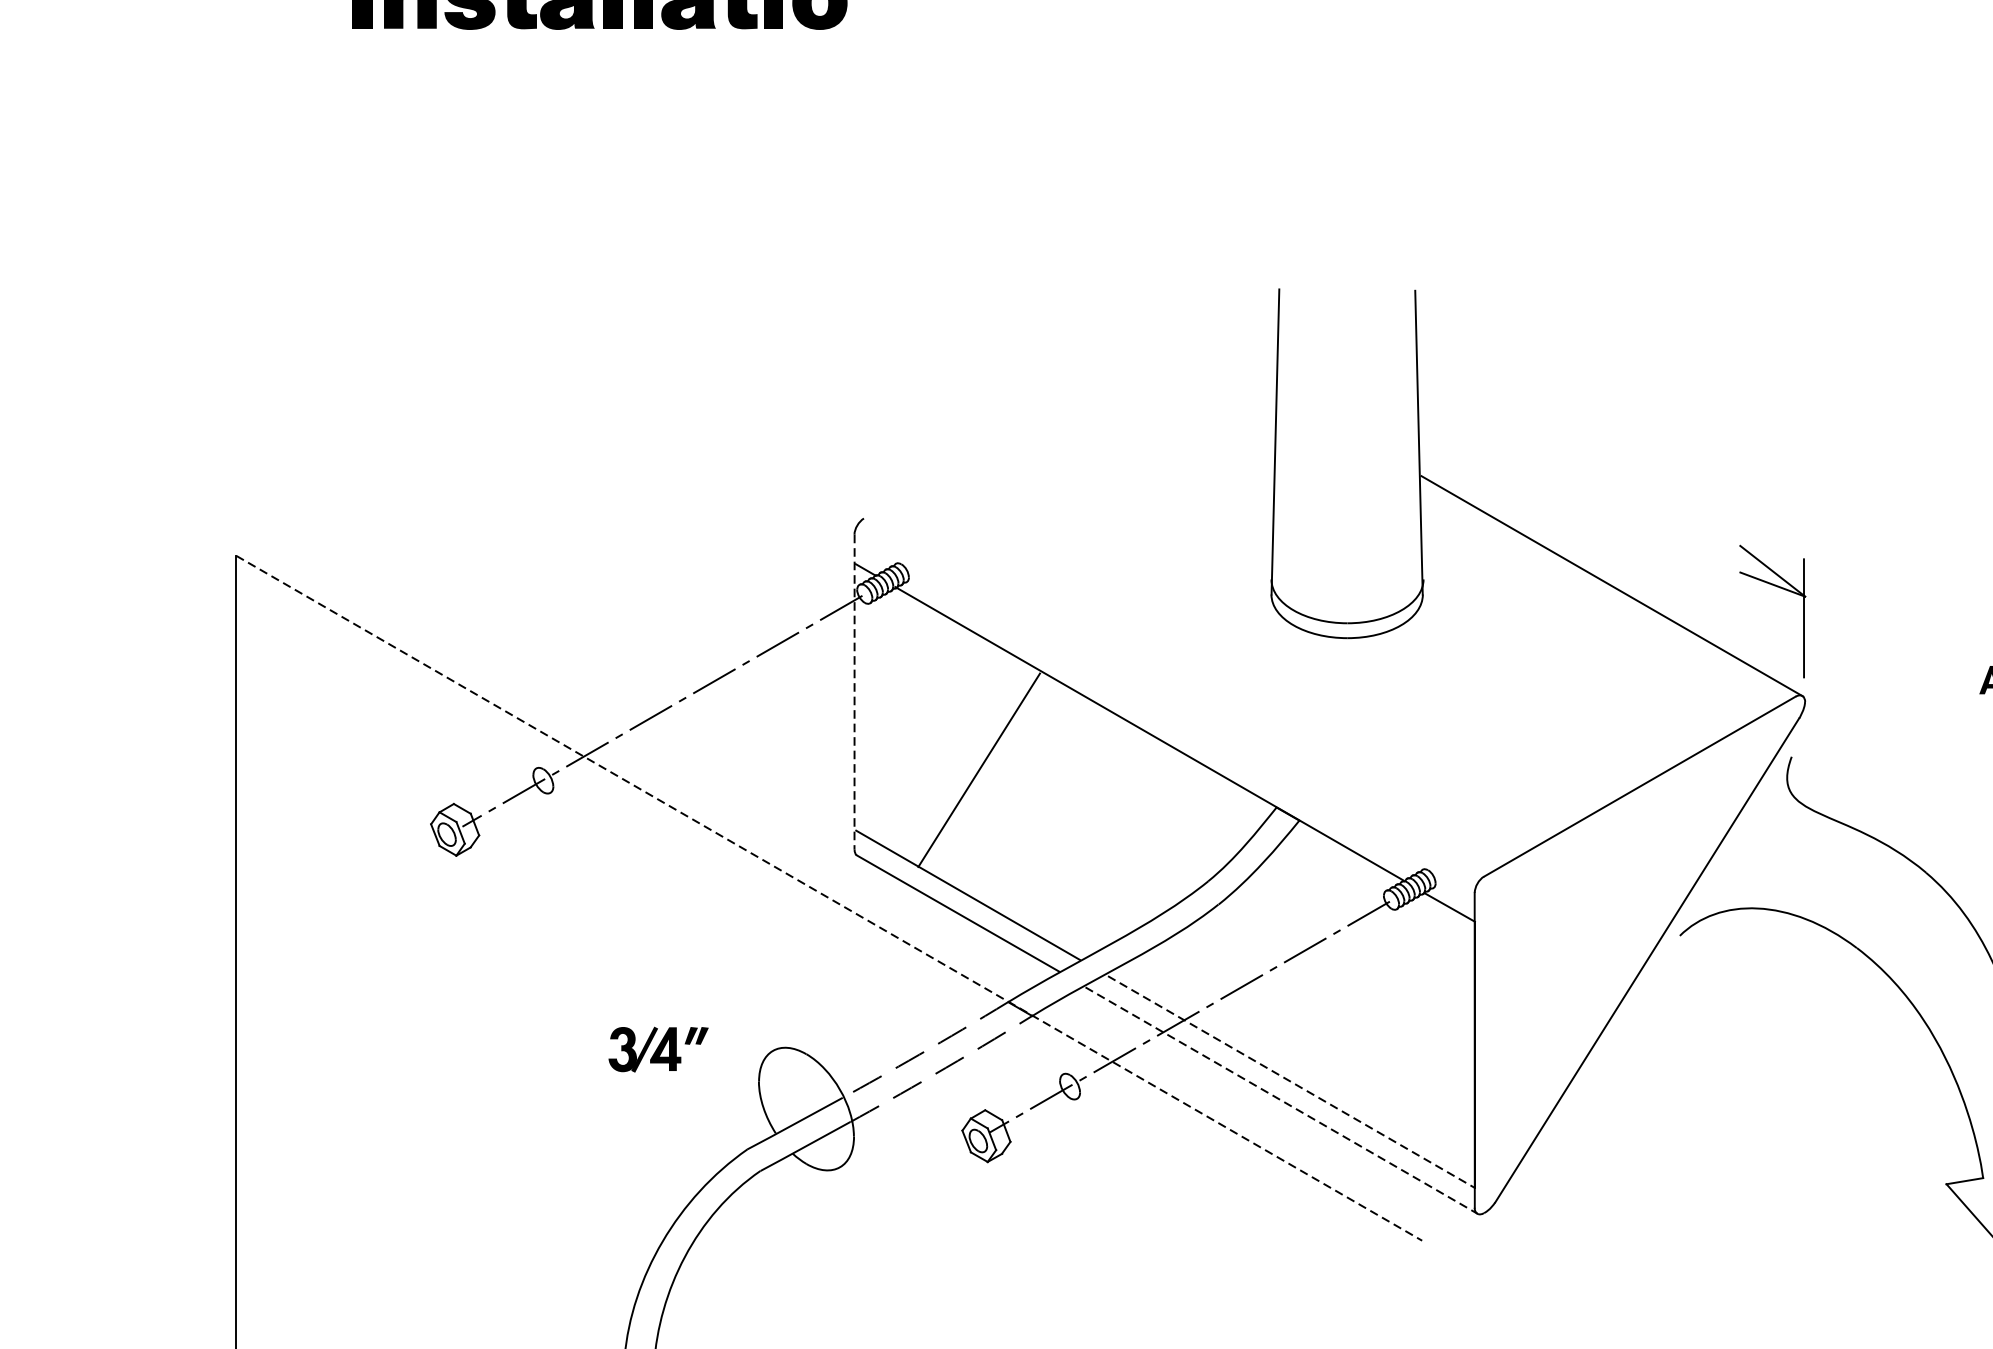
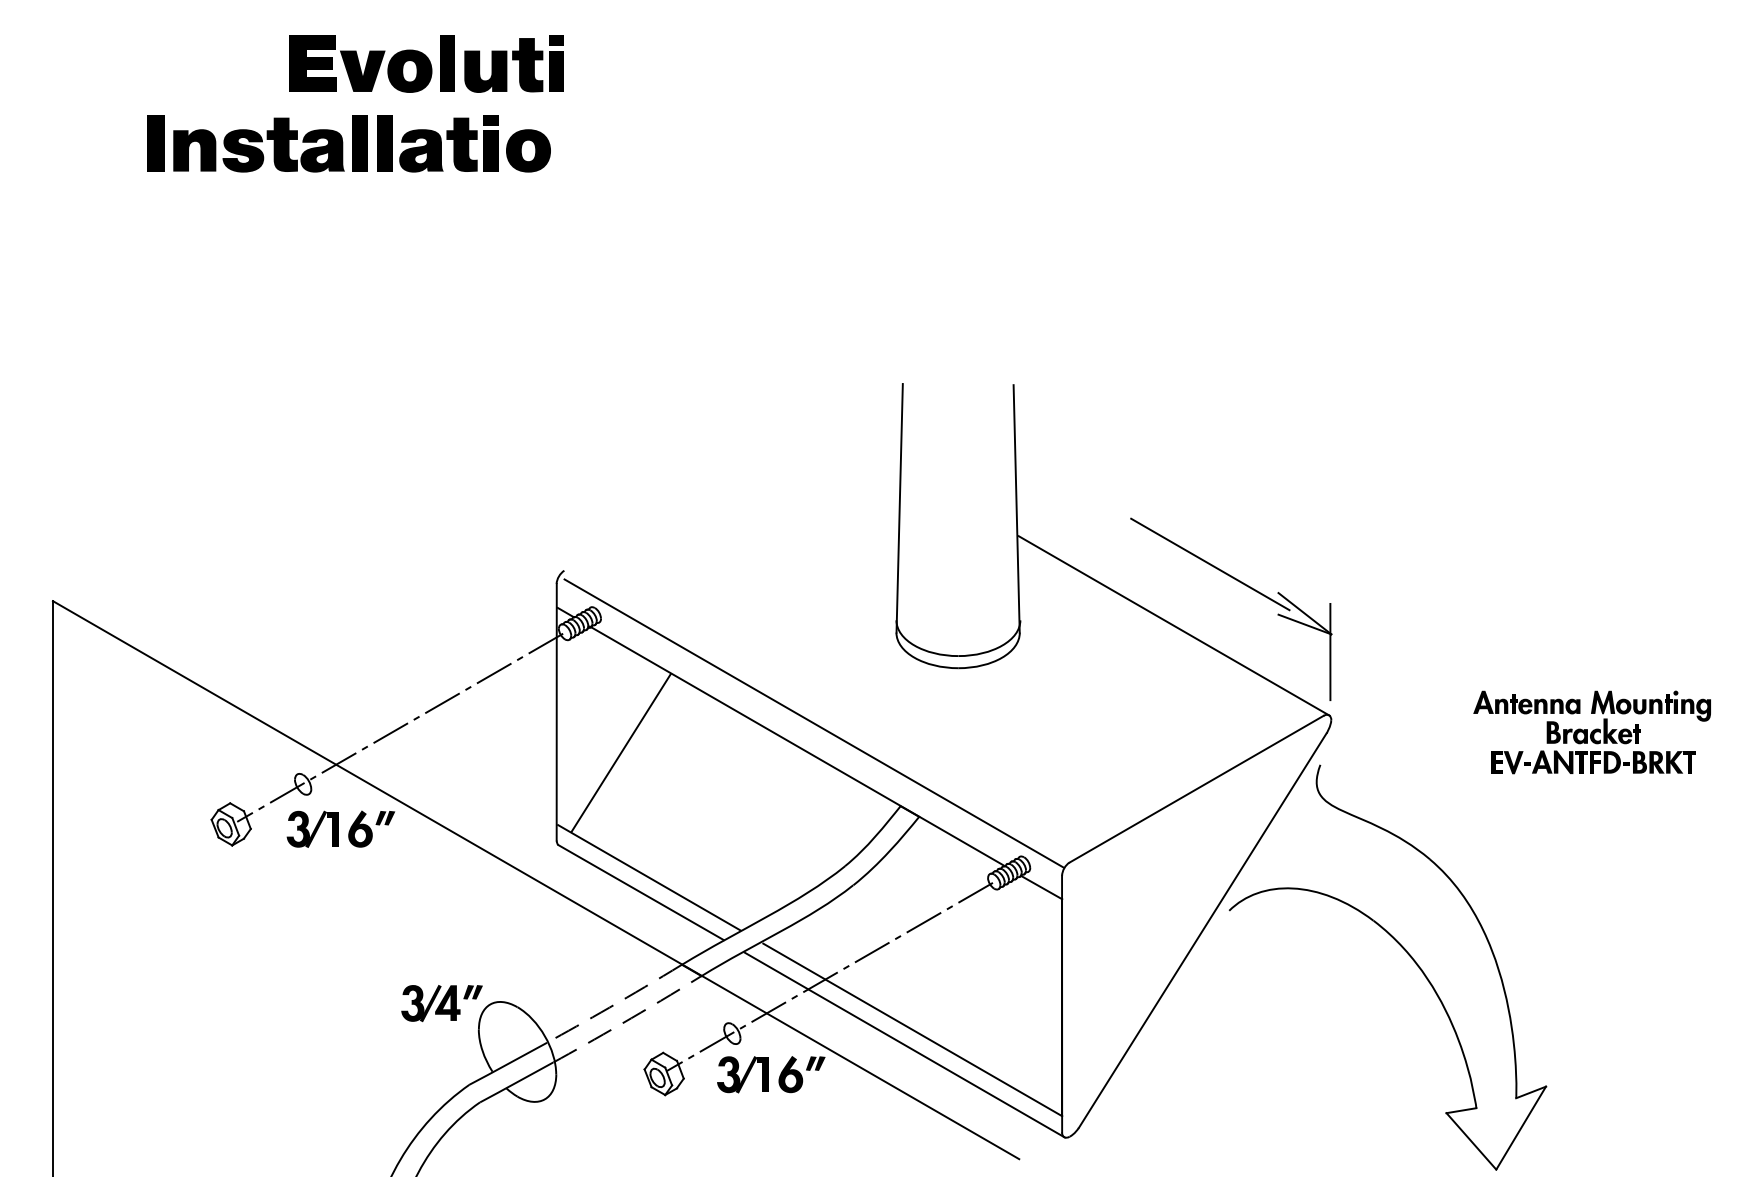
line: (1656, 510) -> (1210, 564), added
line: (854, 692) -> (556, 712), dashed -> solid
line: (1169, 706) -> (813, 723), added
line: (978, 769) -> (620, 752), moved
part: (589, 834) -> (340, 828), added
line: (829, 898) -> (536, 880), dashed -> solid
part: (657, 1049) -> (441, 1003), moved
line: (1291, 1081) -> (912, 1029), dashed -> solid
line: (1281, 1101) -> (904, 1045), dashed -> solid
part: (1118, 1136) -> (771, 1074), added

